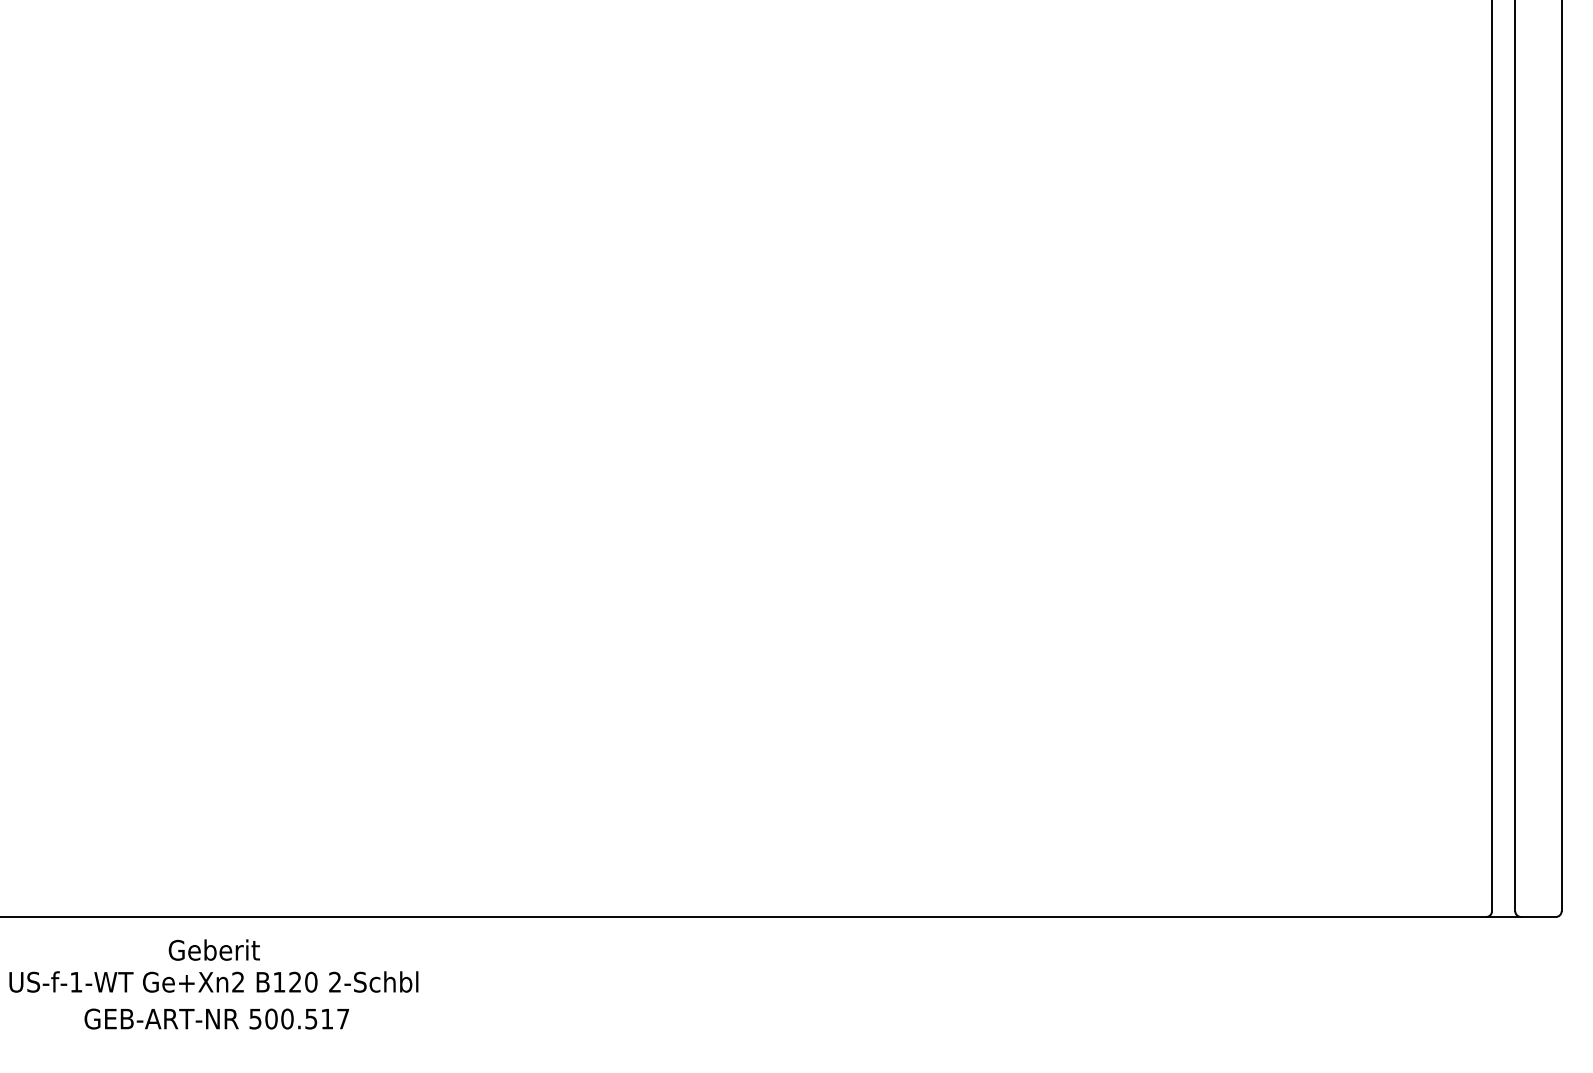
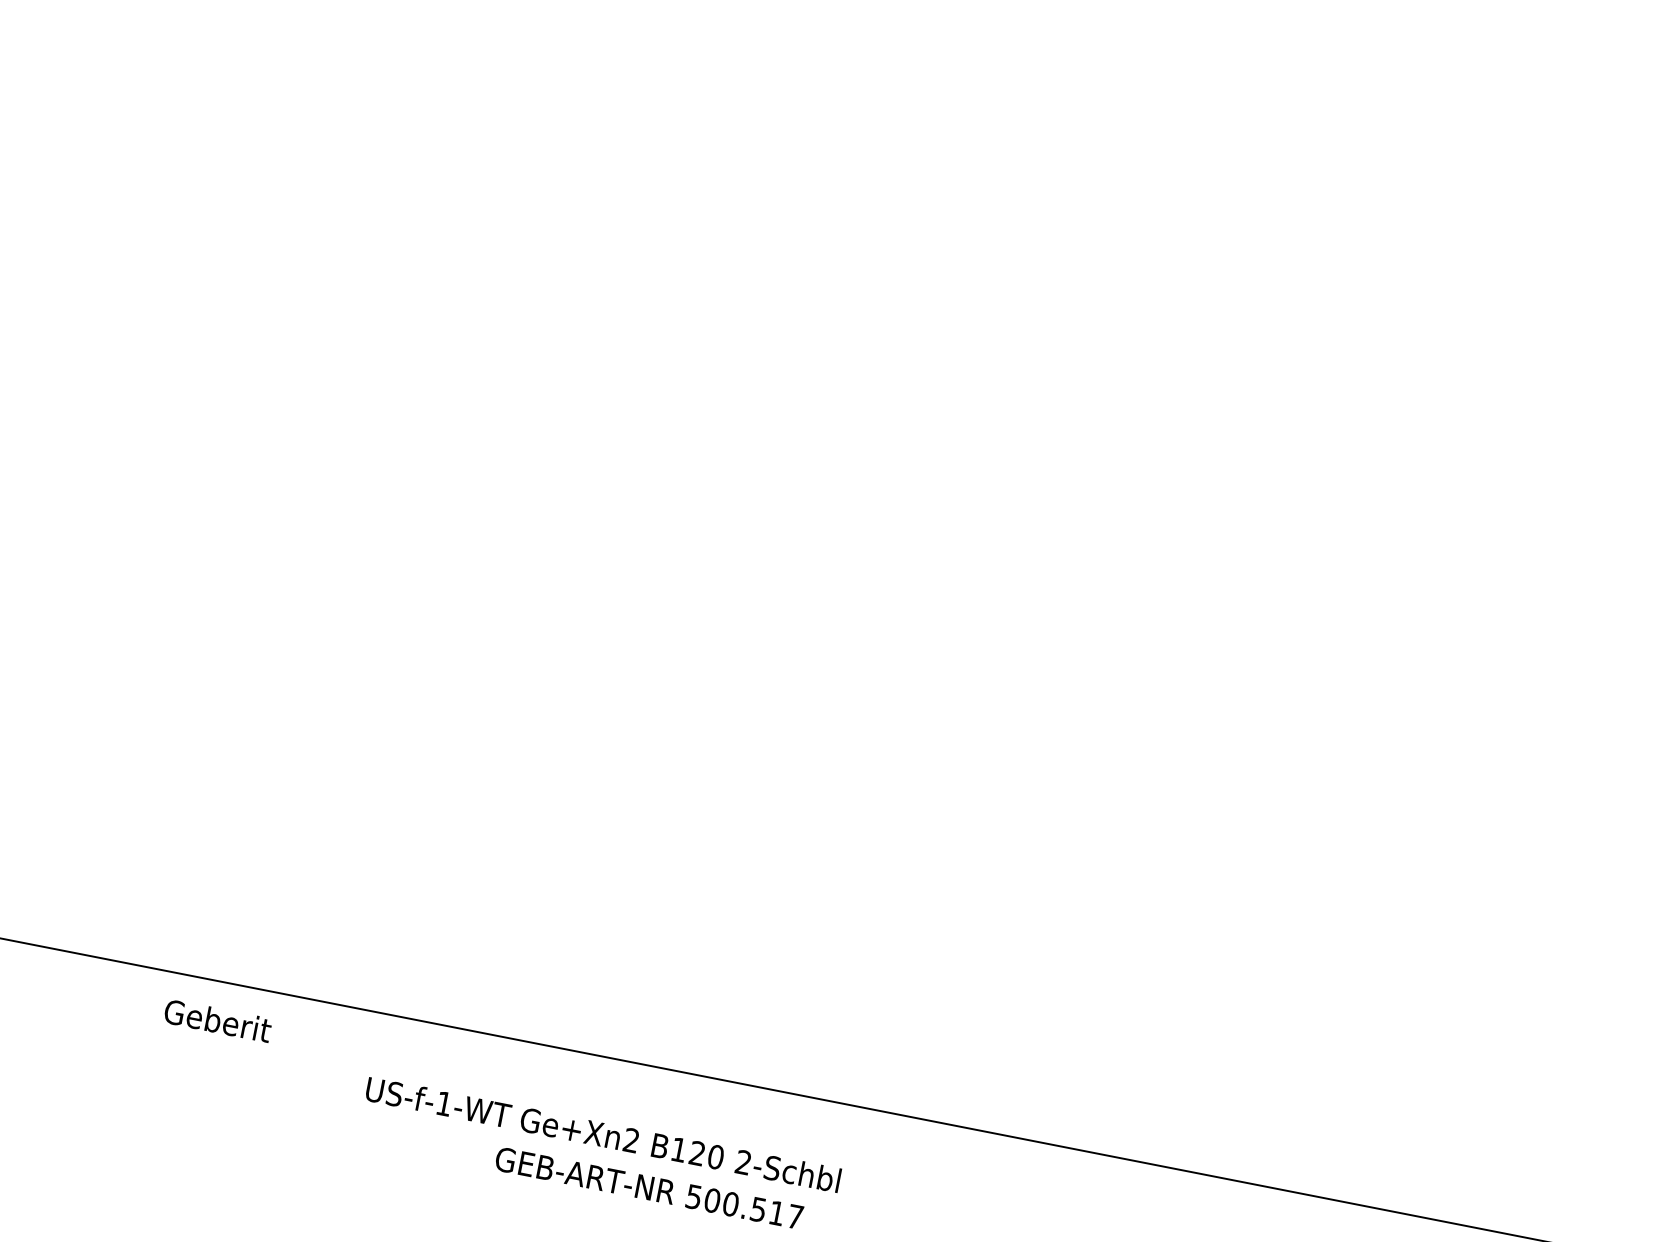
text: (213, 949) -> (217, 1019), moved
text: (213, 981) -> (603, 1134), moved
text: (216, 1018) -> (648, 1187), moved

